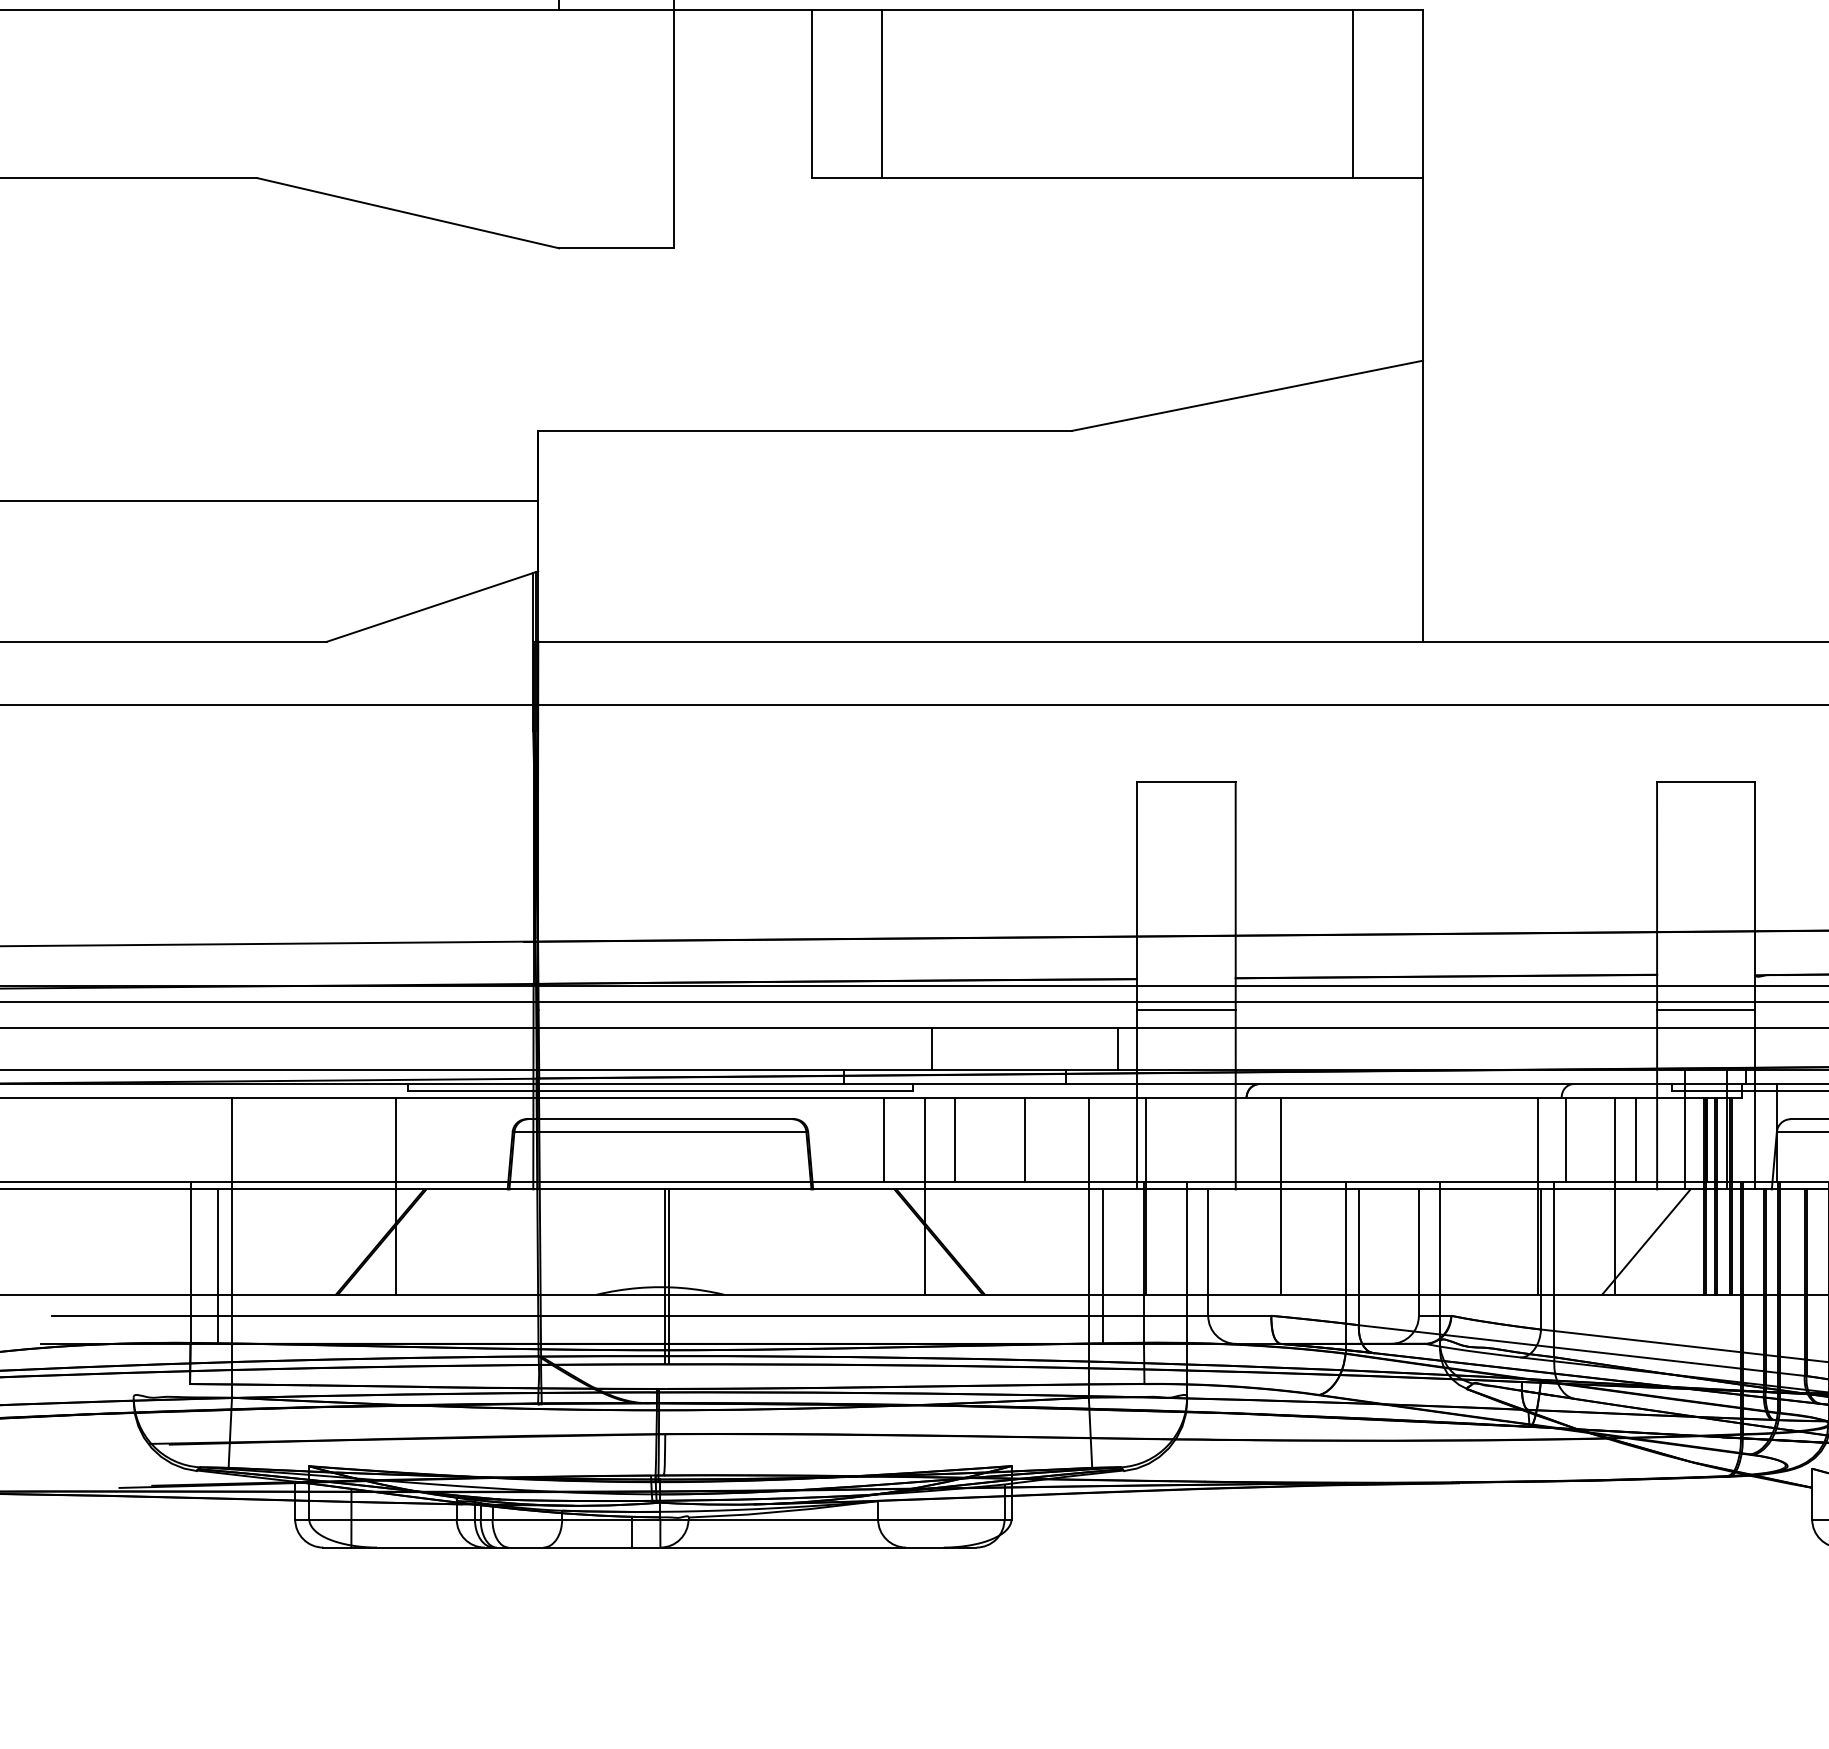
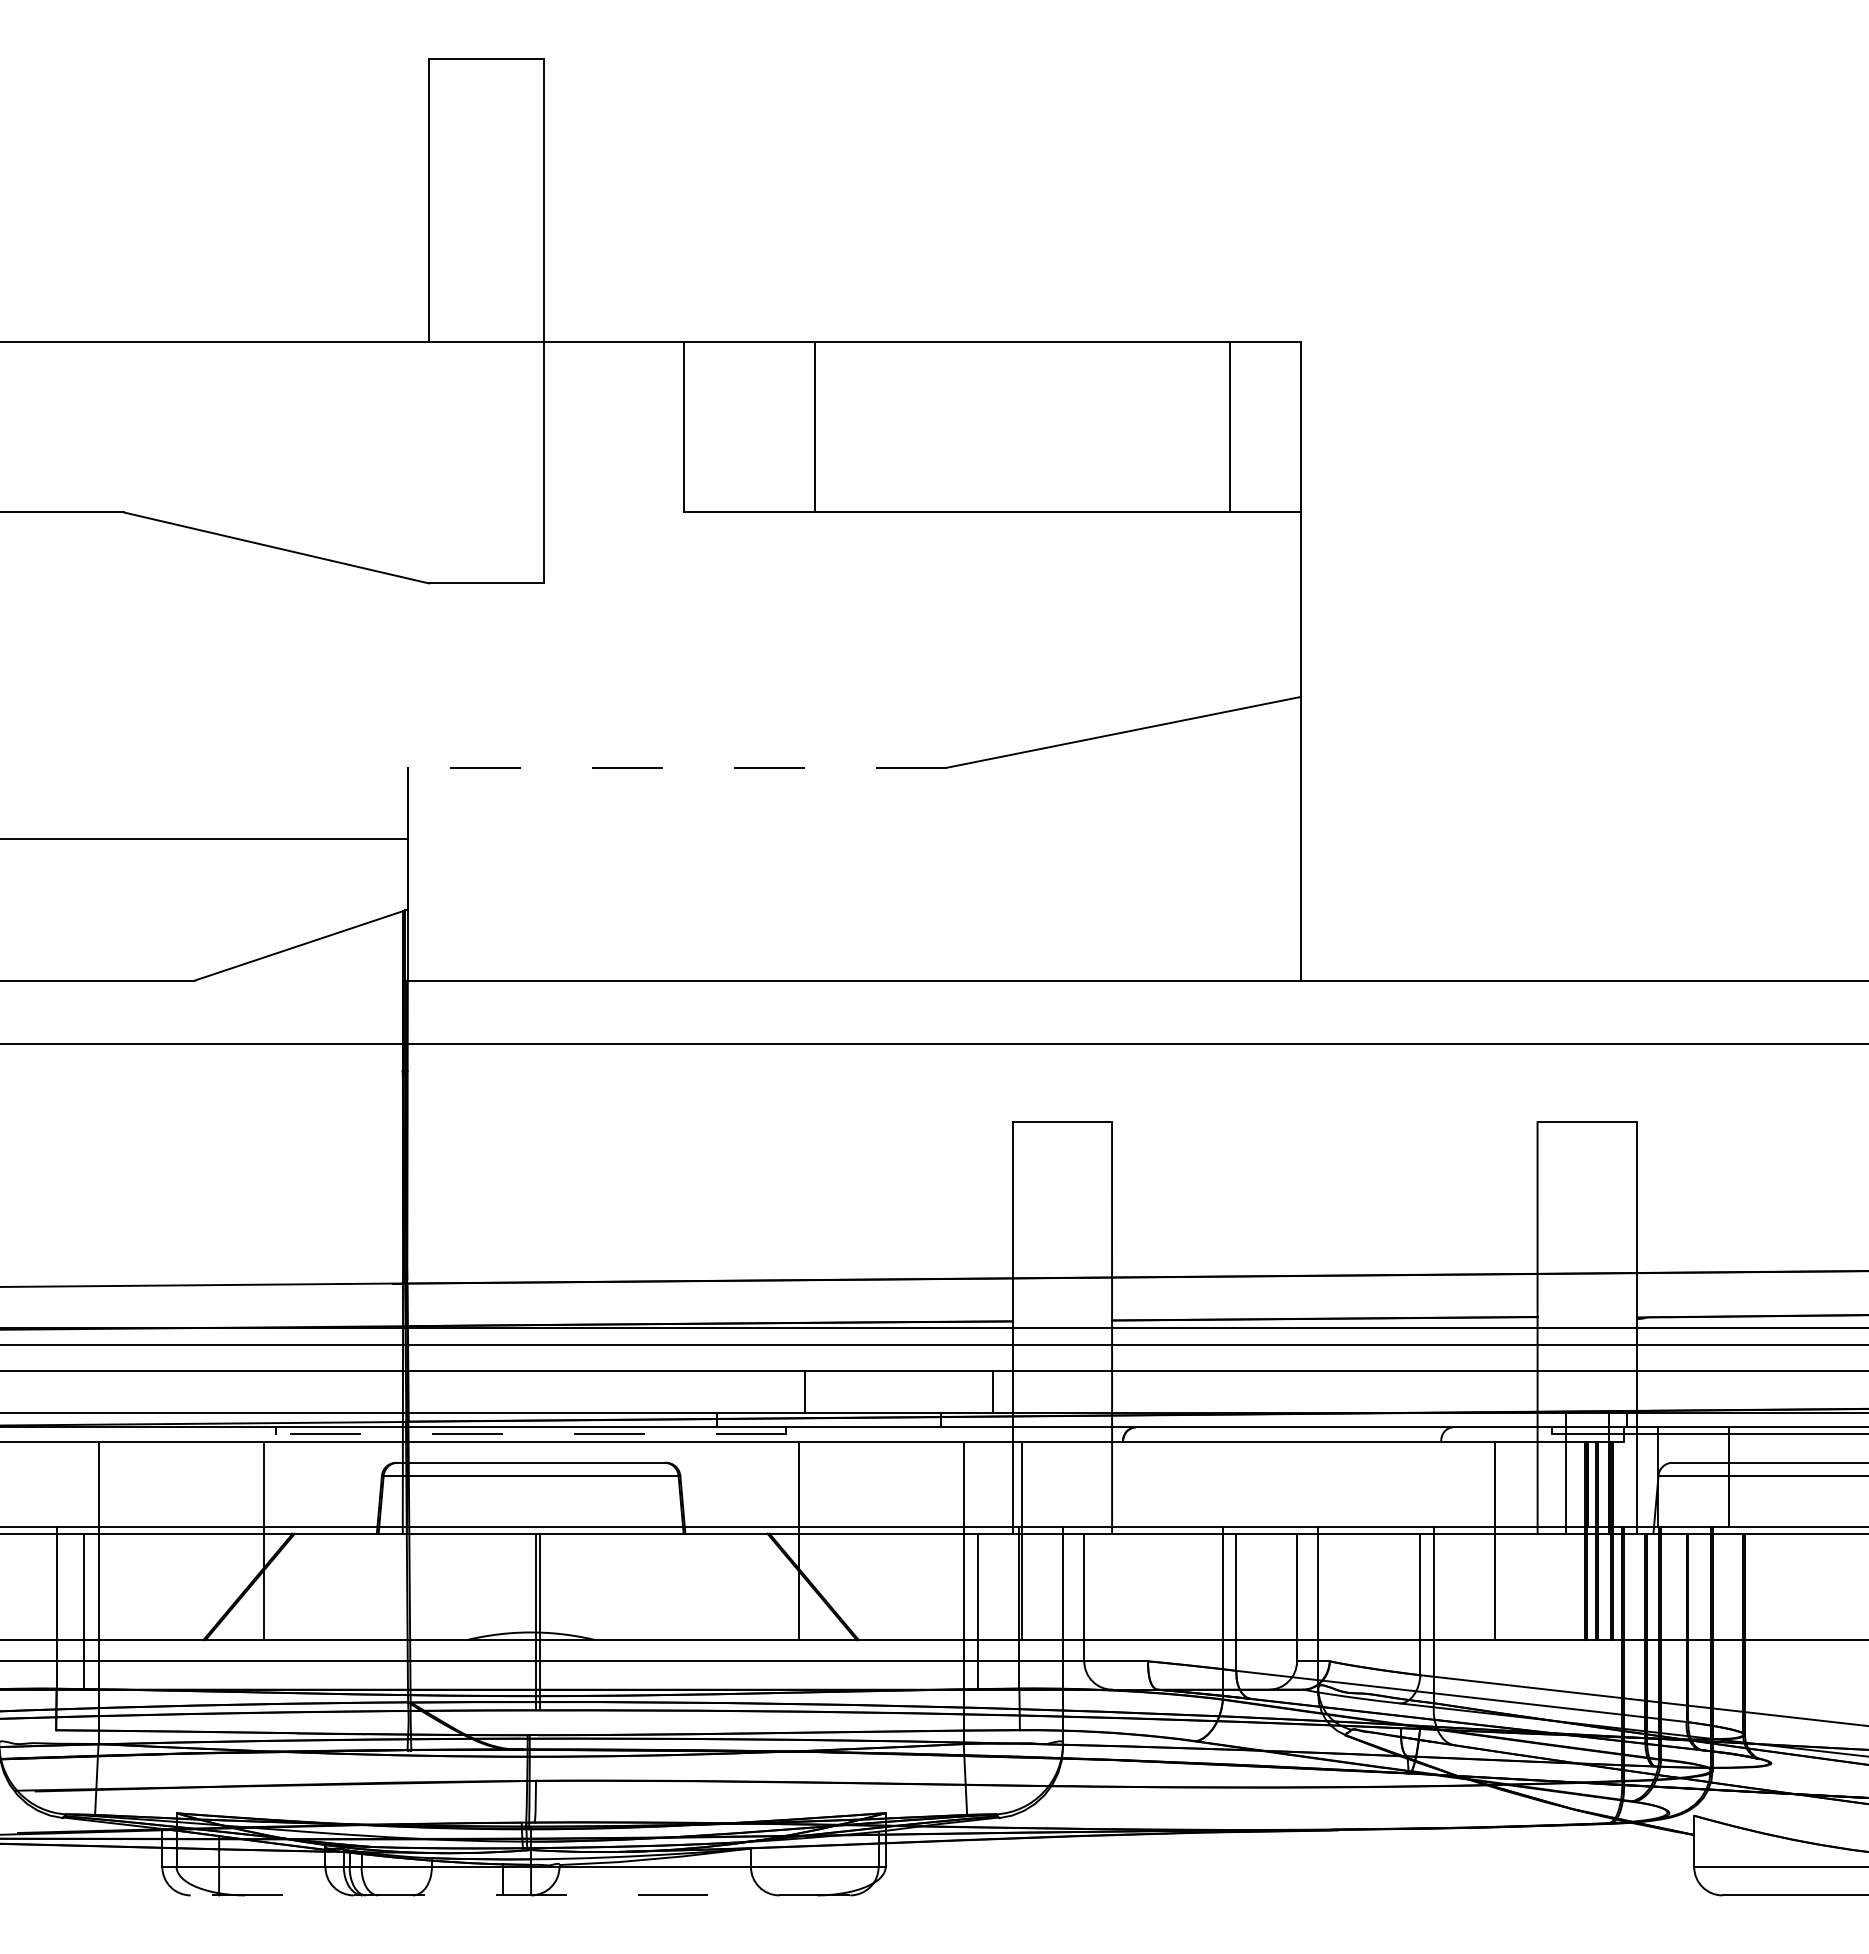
line: (882, 93) -> (815, 427), moved
line: (804, 430) -> (676, 767), solid -> dashed
line: (1186, 1009) -> (1062, 1352), removed
line: (1705, 1009) -> (1586, 1352), removed
line: (659, 1091) -> (530, 1434), solid -> dashed
line: (884, 1139) -> (757, 1483), removed
line: (954, 1139) -> (828, 1483), removed
line: (1025, 1139) -> (899, 1483), removed
line: (1565, 1139) -> (1445, 1483), removed
line: (1636, 1139) -> (1516, 1483), removed
line: (1280, 1196) -> (1157, 1540), removed
line: (1538, 1196) -> (1417, 1540), removed
line: (1646, 1241) -> (1526, 1586), removed
line: (649, 1547) -> (520, 1895), solid -> dashed

